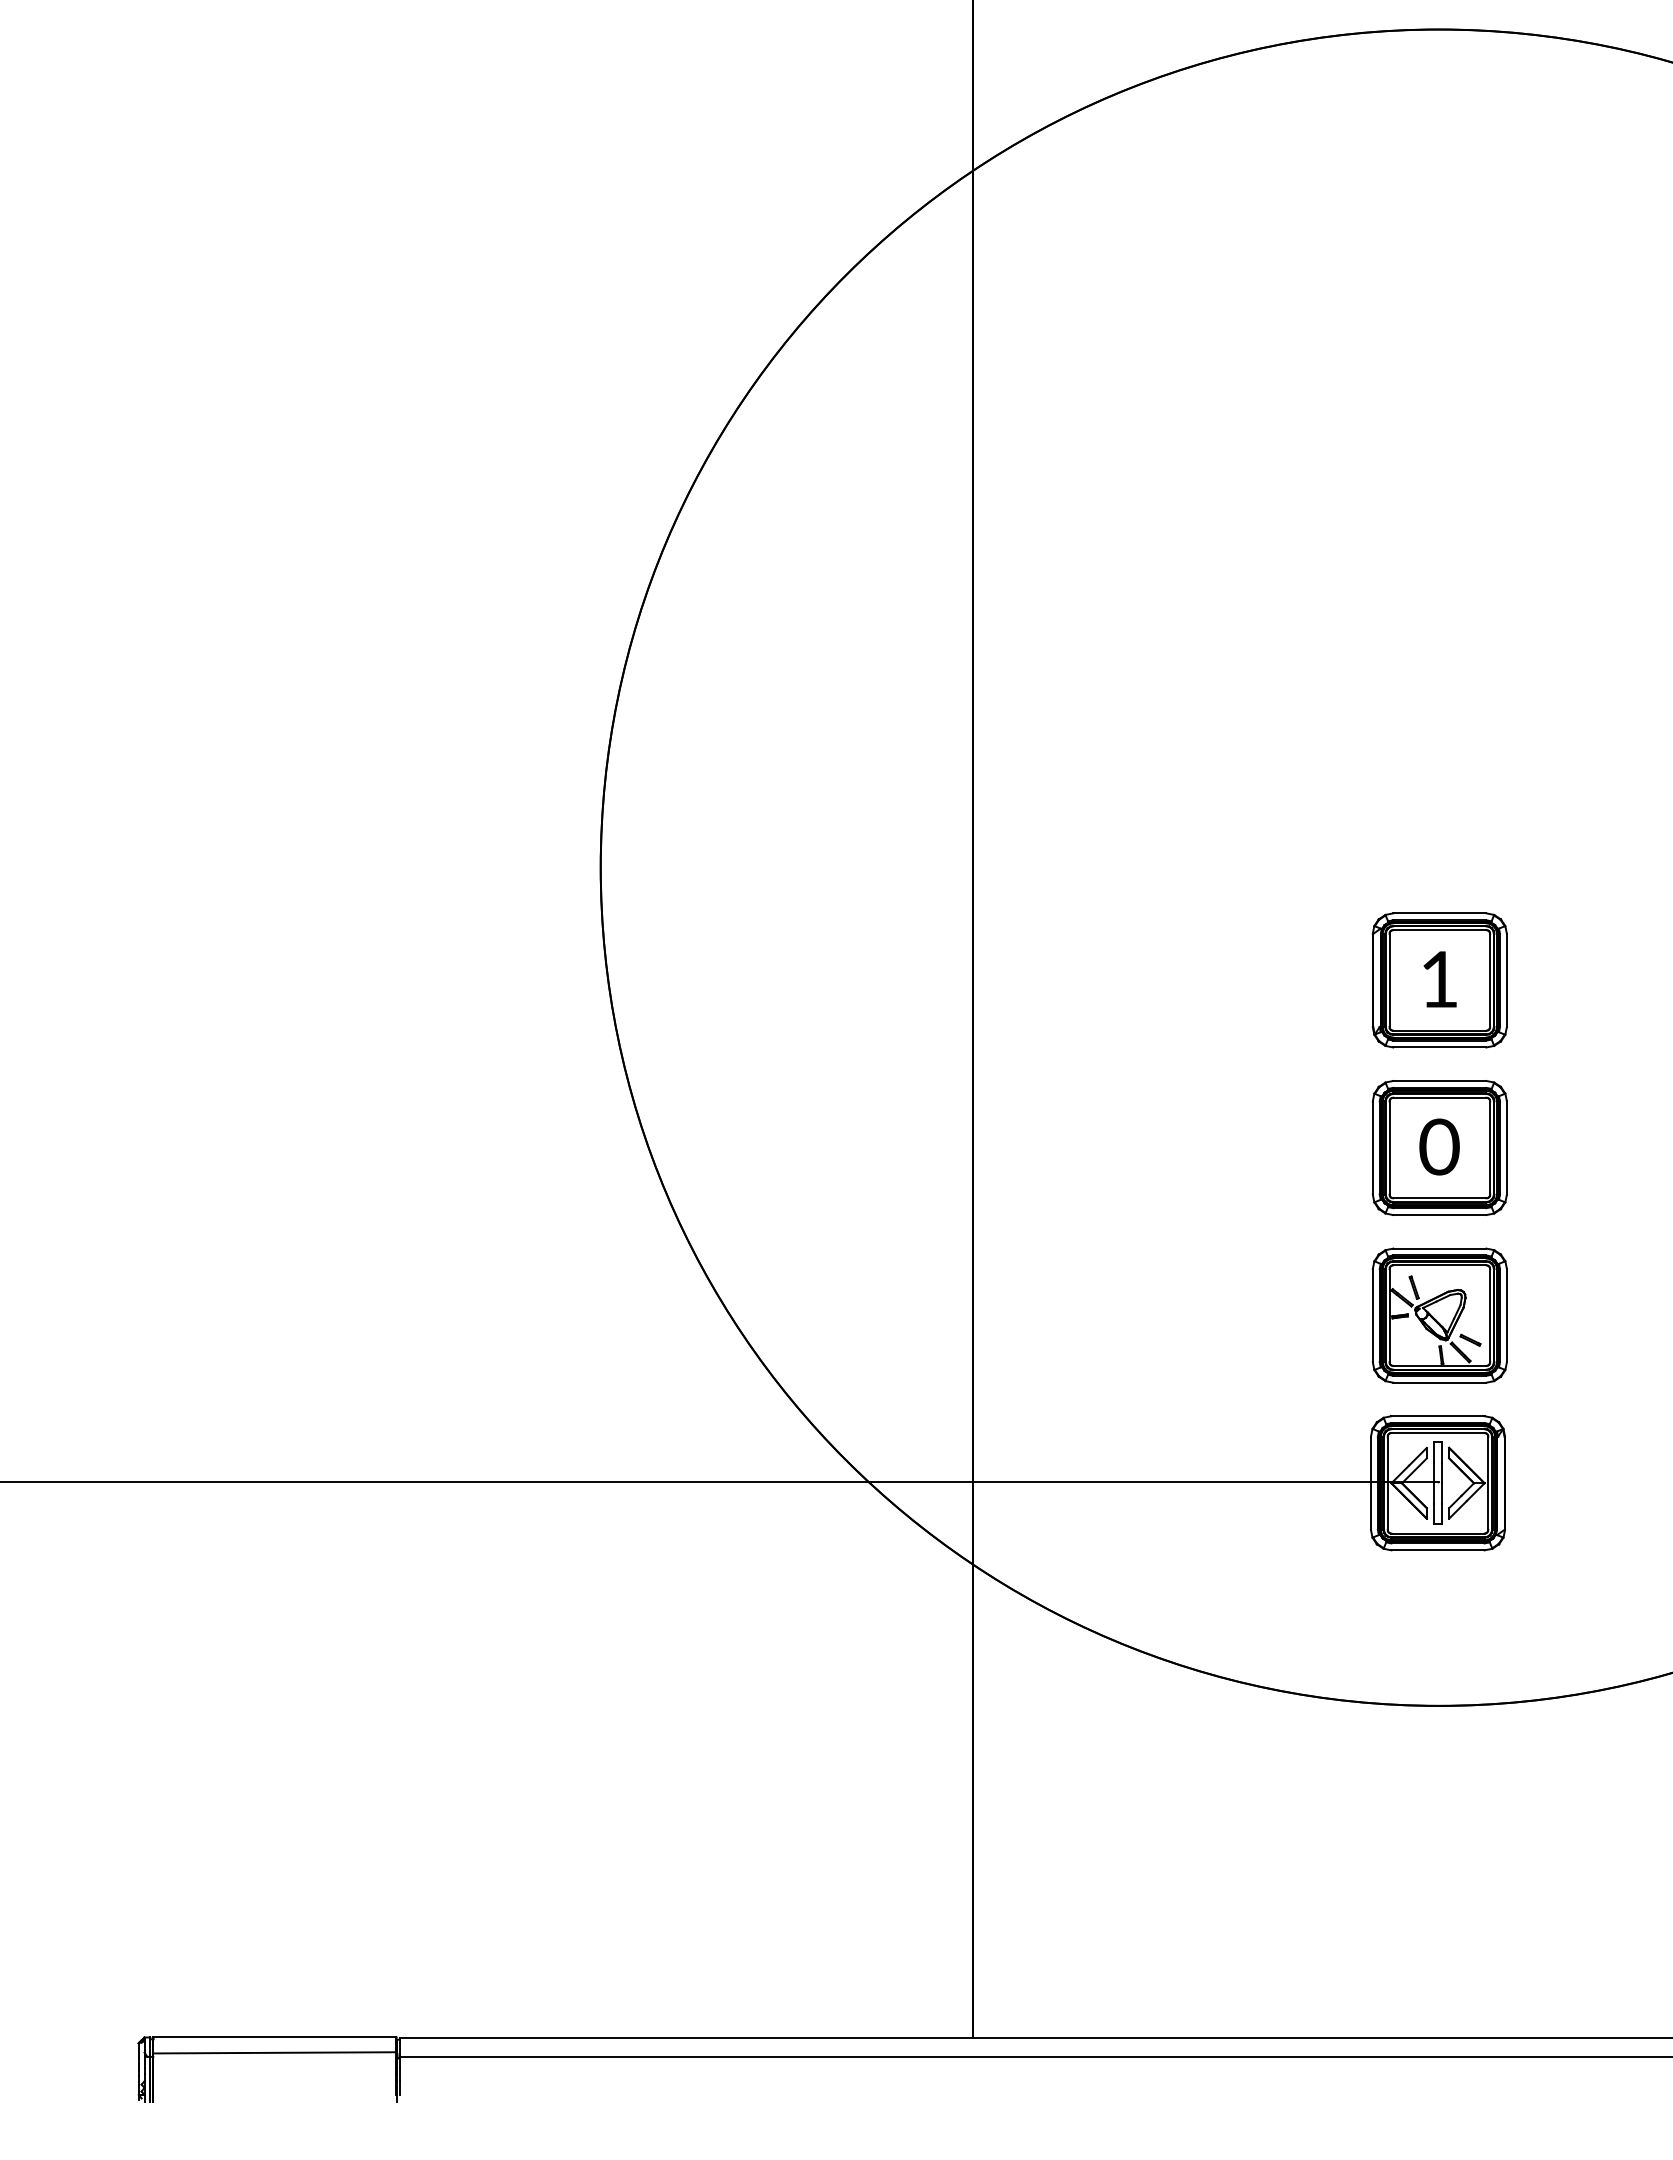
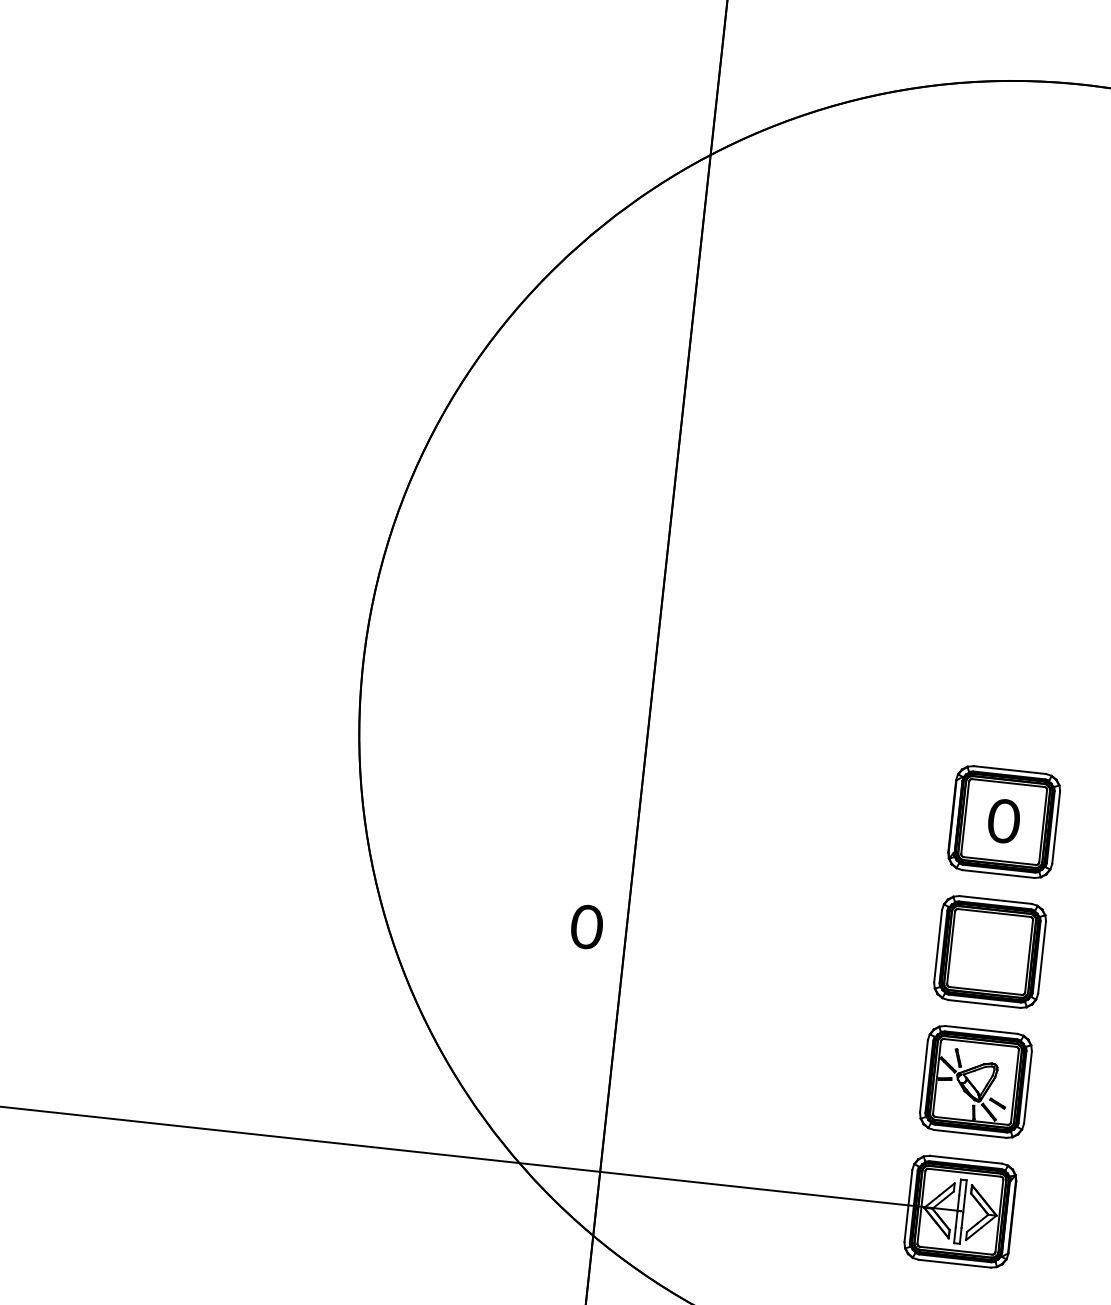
text: (1439, 979) -> (1003, 821), 1 -> 0
text: (1439, 1146) -> (587, 926), moved

